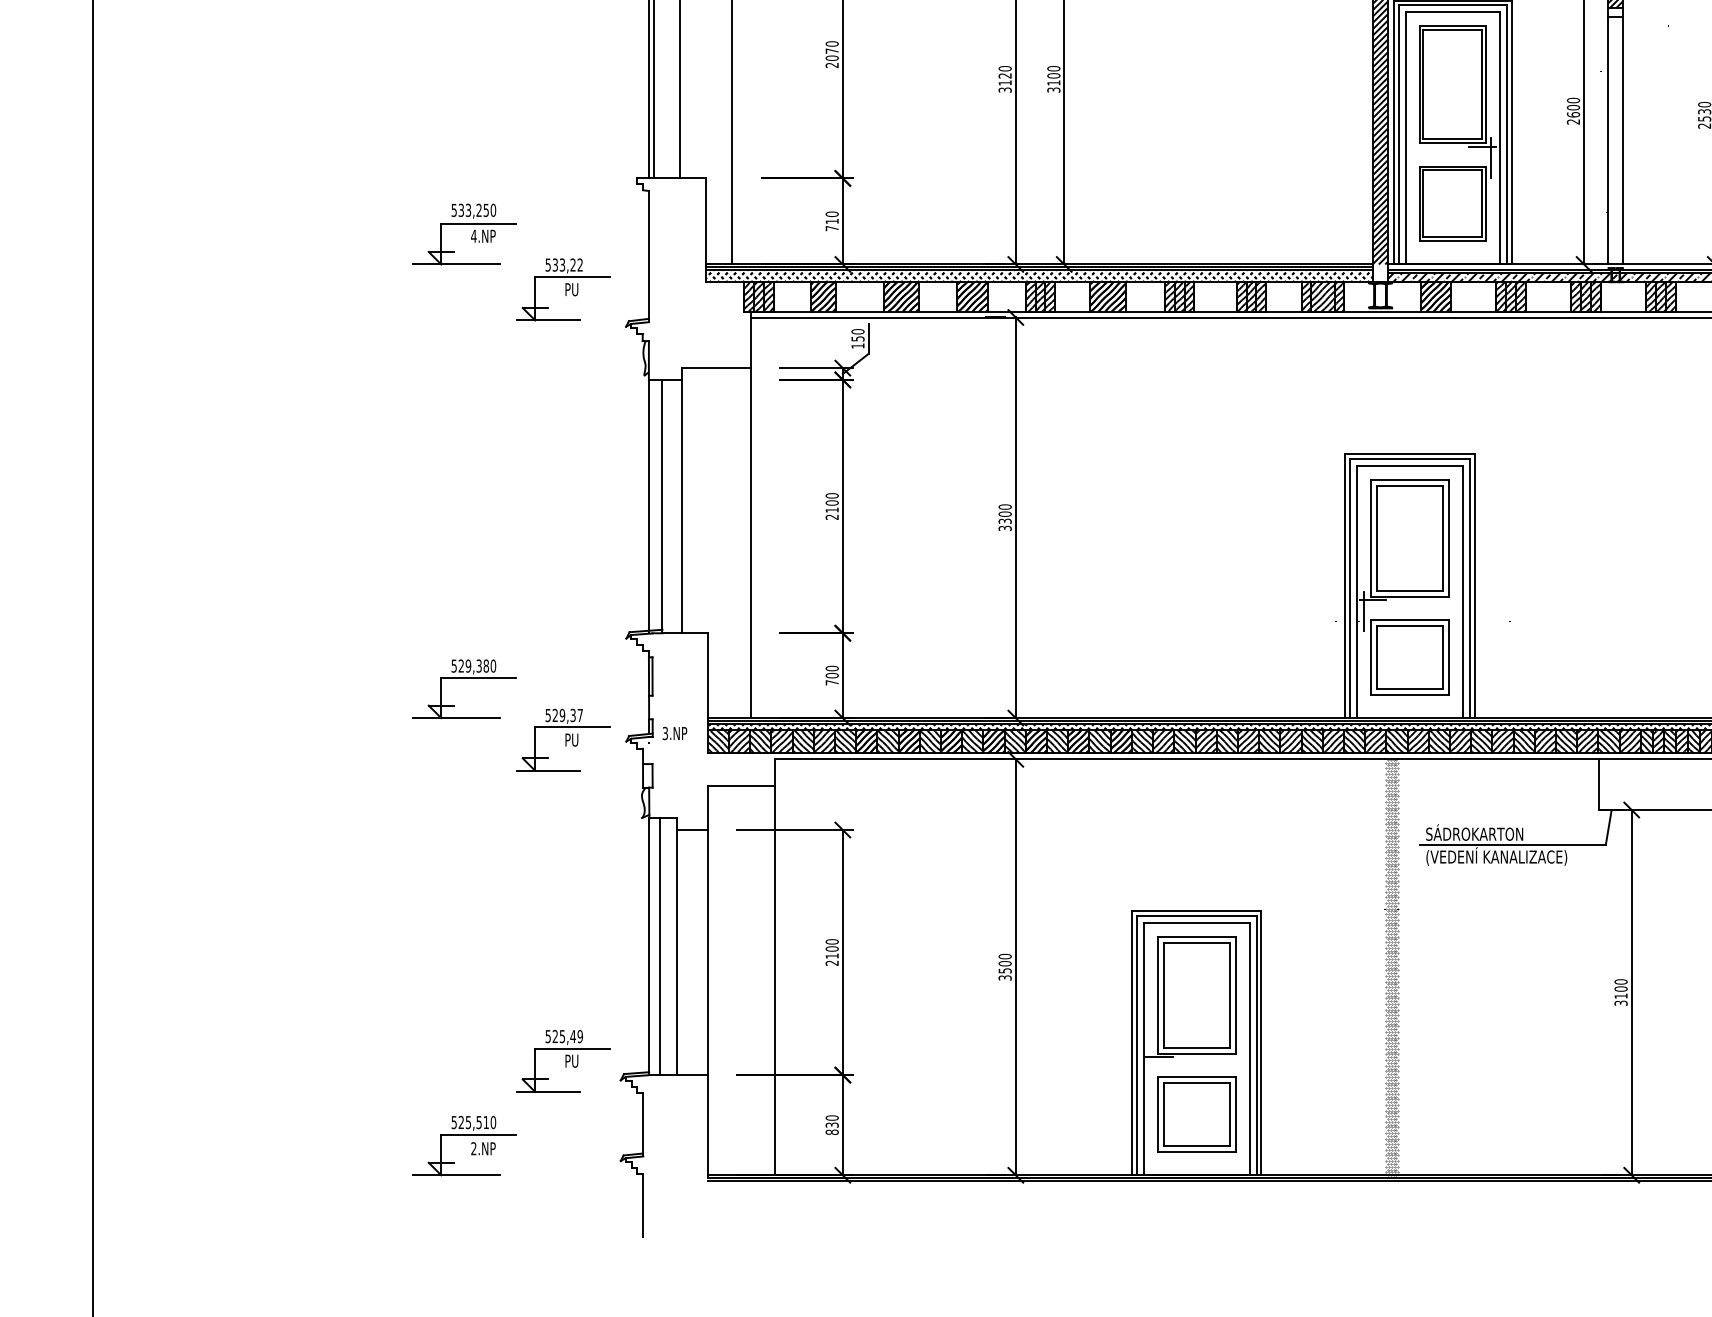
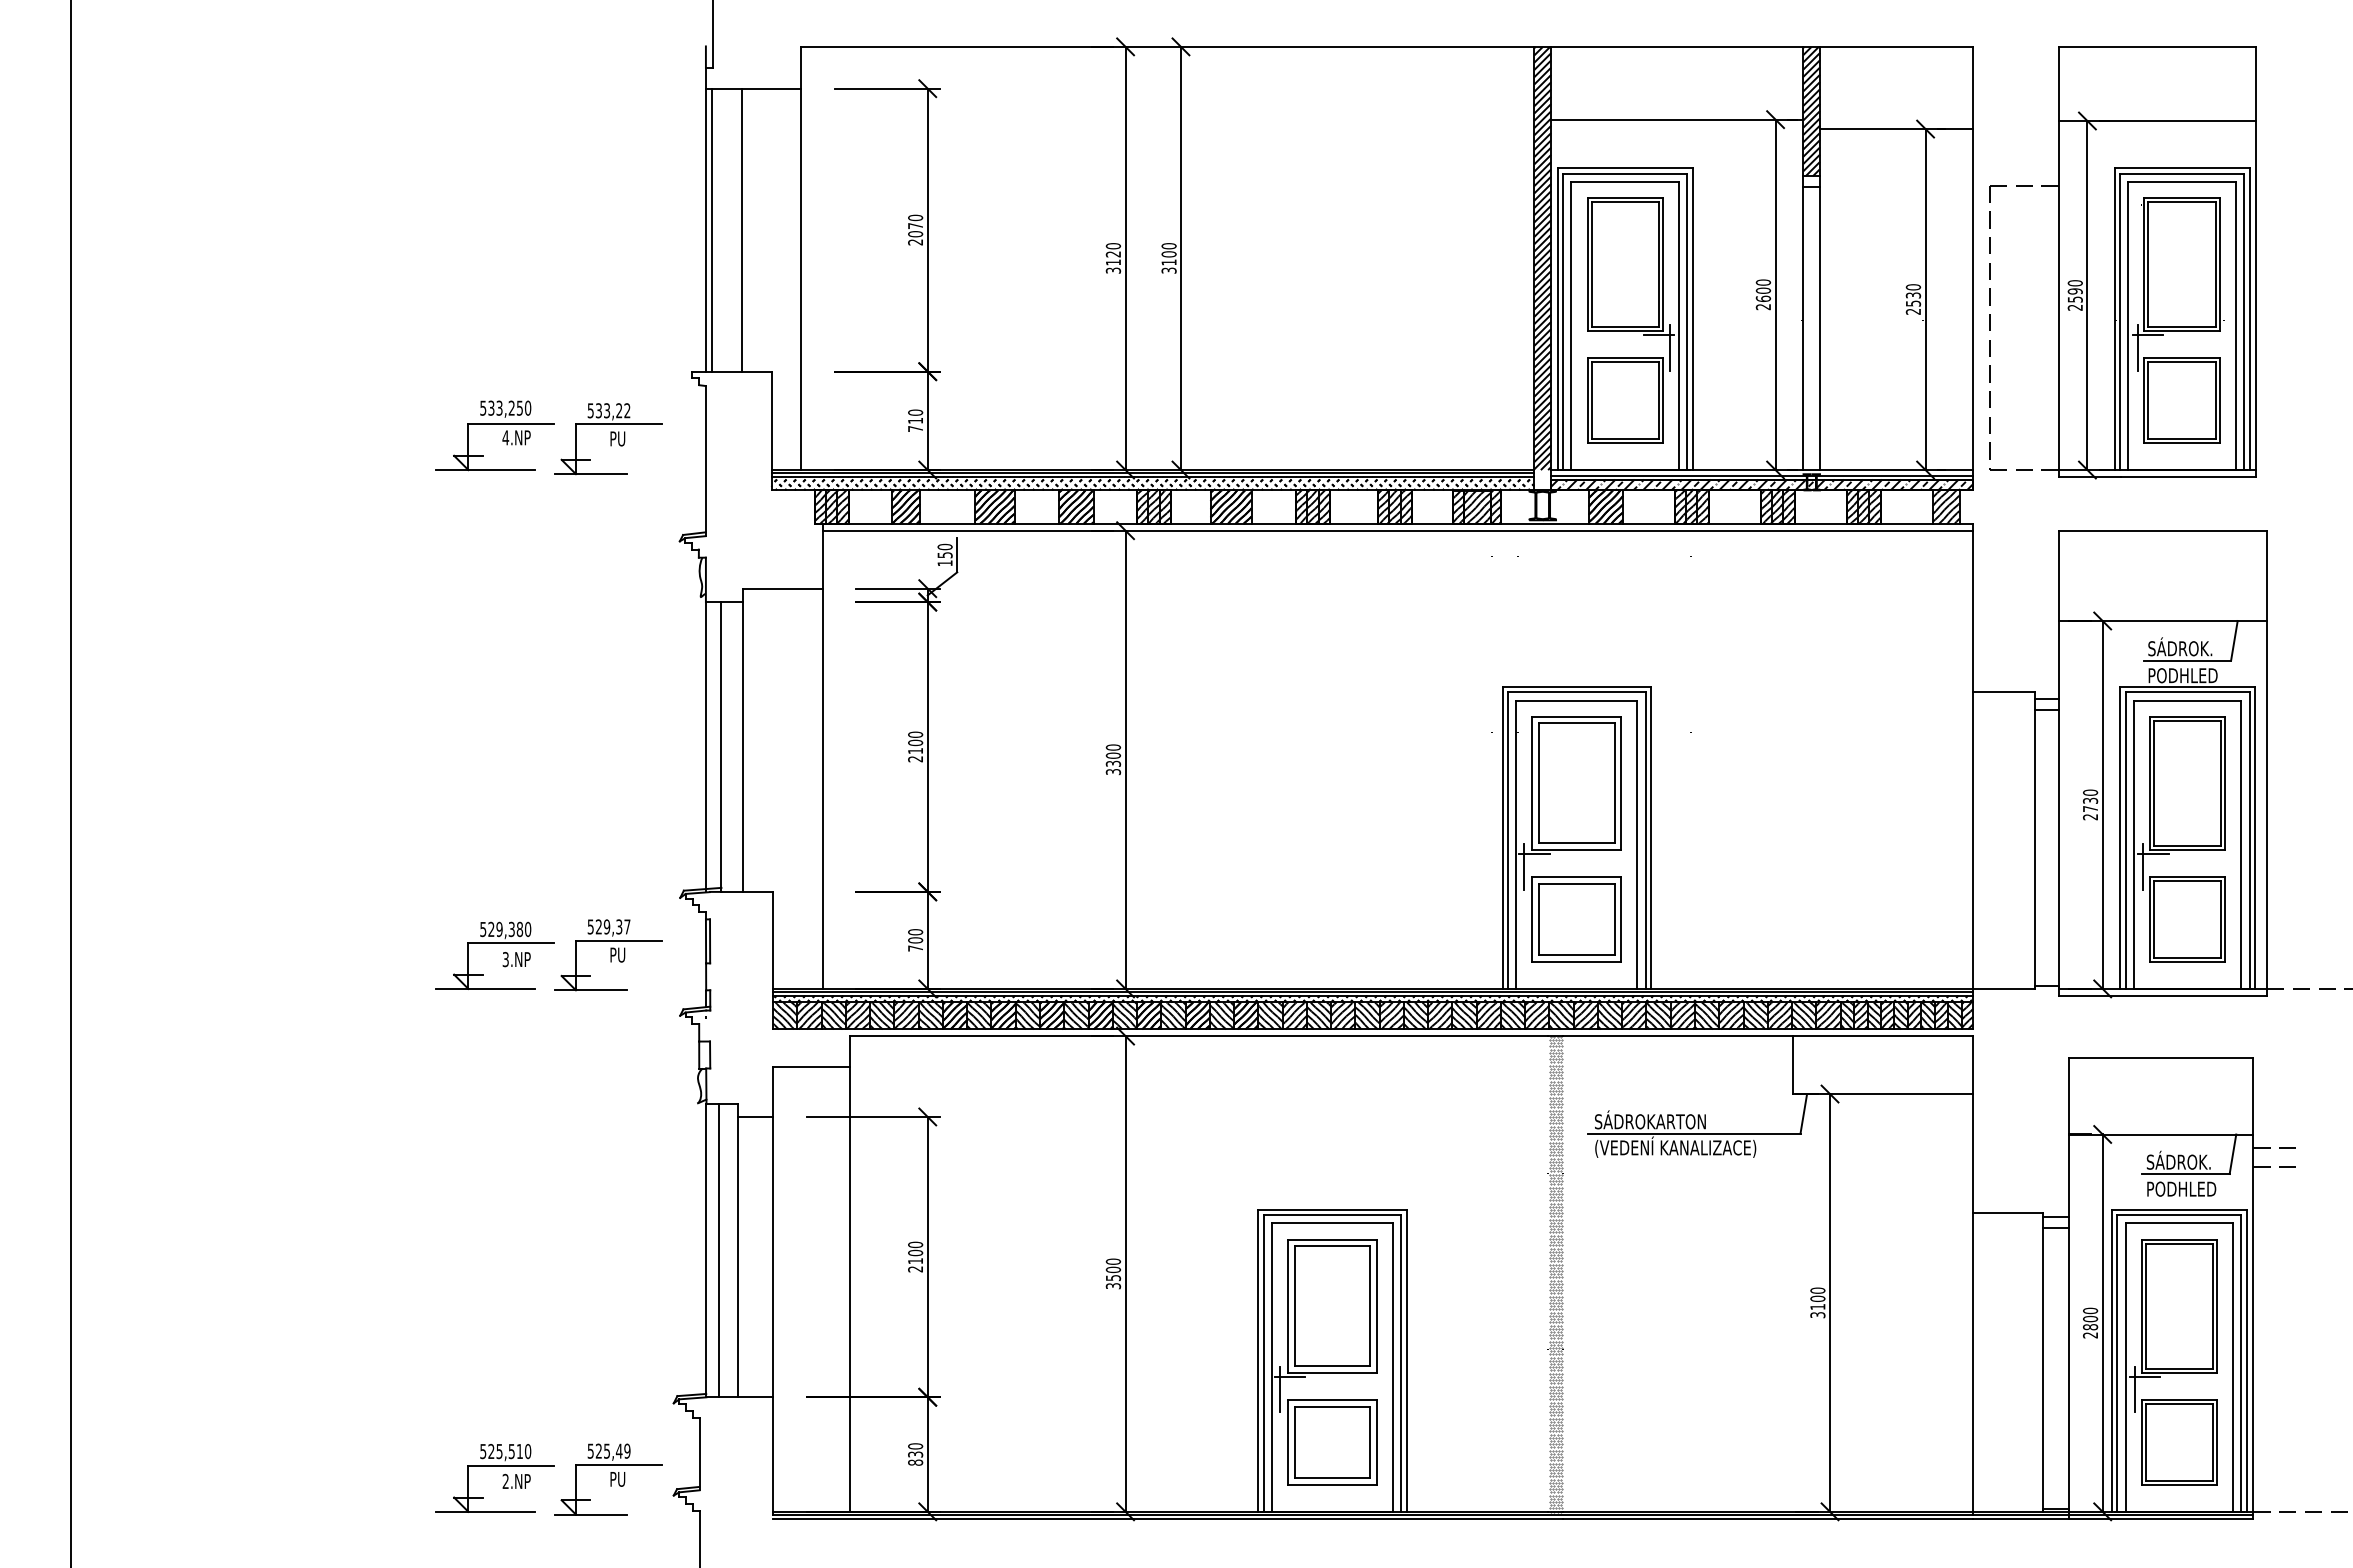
part: (563, 290) -> (608, 439), moved
text: (674, 733) -> (516, 959), moved
part: (563, 740) -> (608, 955), moved
part: (563, 1061) -> (608, 1479), moved
line: (1150, 1068) -> (1279, 1389), added

